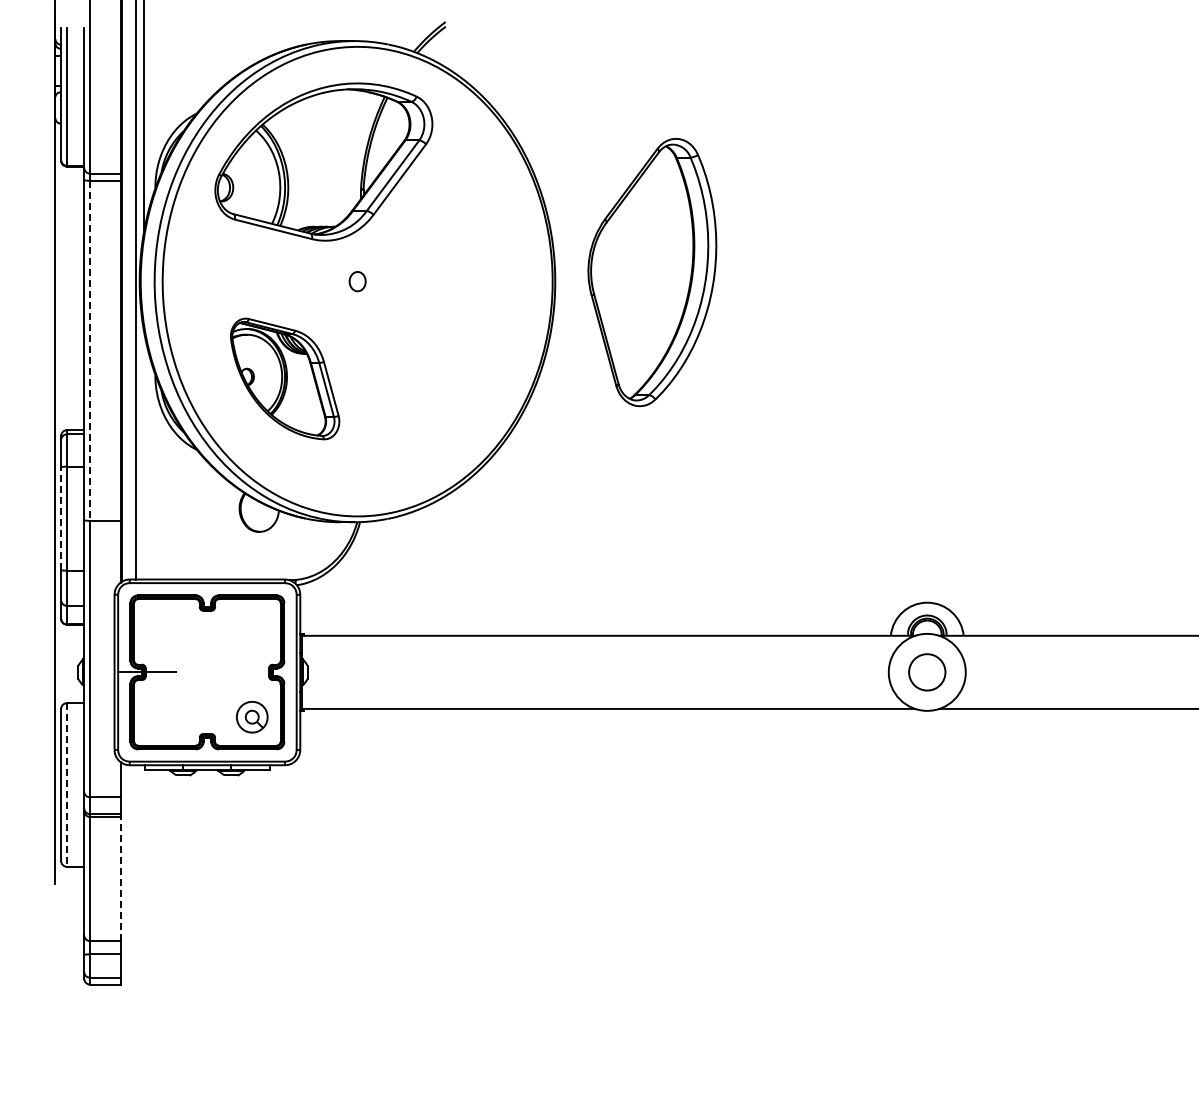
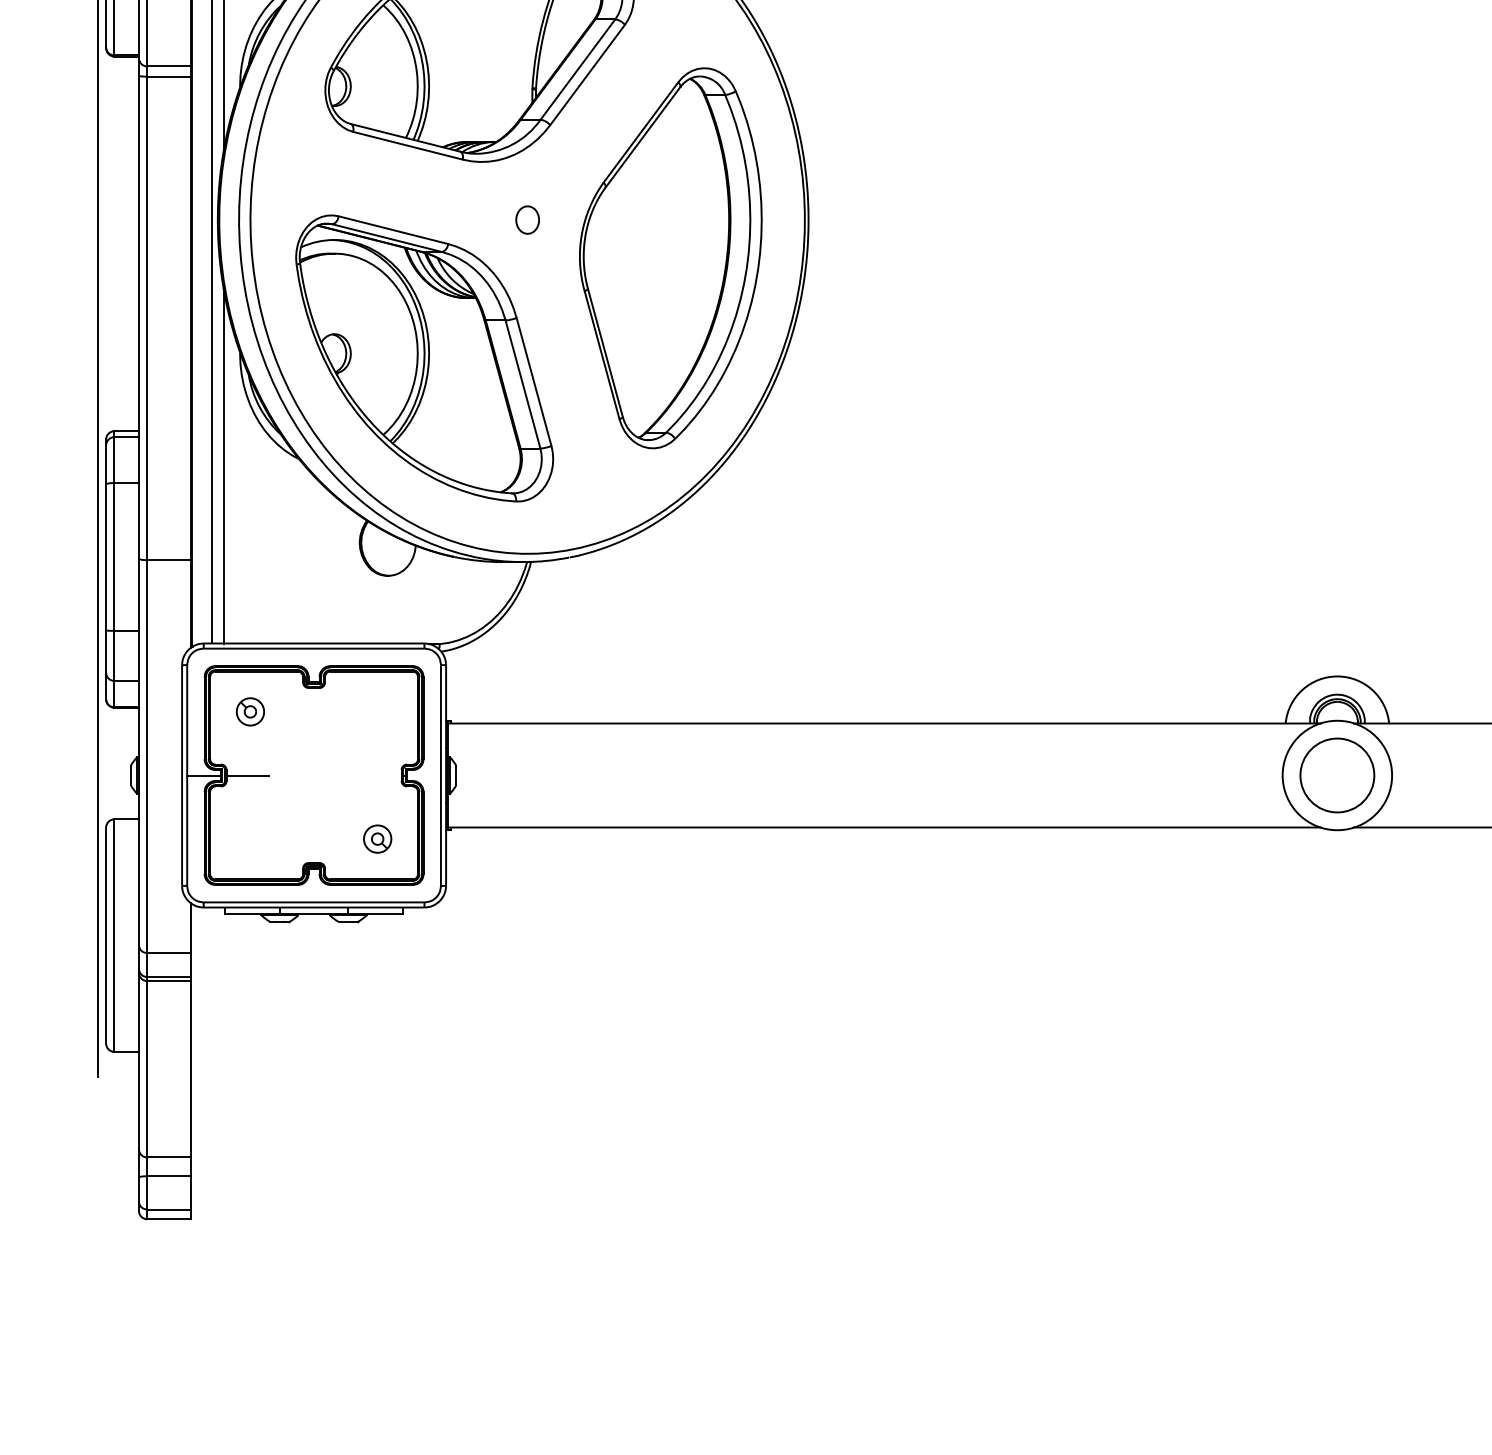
part: (652, 272) -> (671, 258), moved
line: (90, 351) -> (147, 319), dashed -> solid
part: (284, 378) -> (423, 357), size x1.67
line: (143, 454) -> (223, 465), added
line: (61, 518) -> (106, 556), dashed -> solid
part: (162, 627) -> (250, 711), added
circle: (927, 672) -> (1337, 775), size x1.43
part: (251, 716) -> (376, 838), size x0.62
line: (66, 785) -> (113, 936), dashed -> solid
line: (120, 878) -> (190, 1068), dashed -> solid

